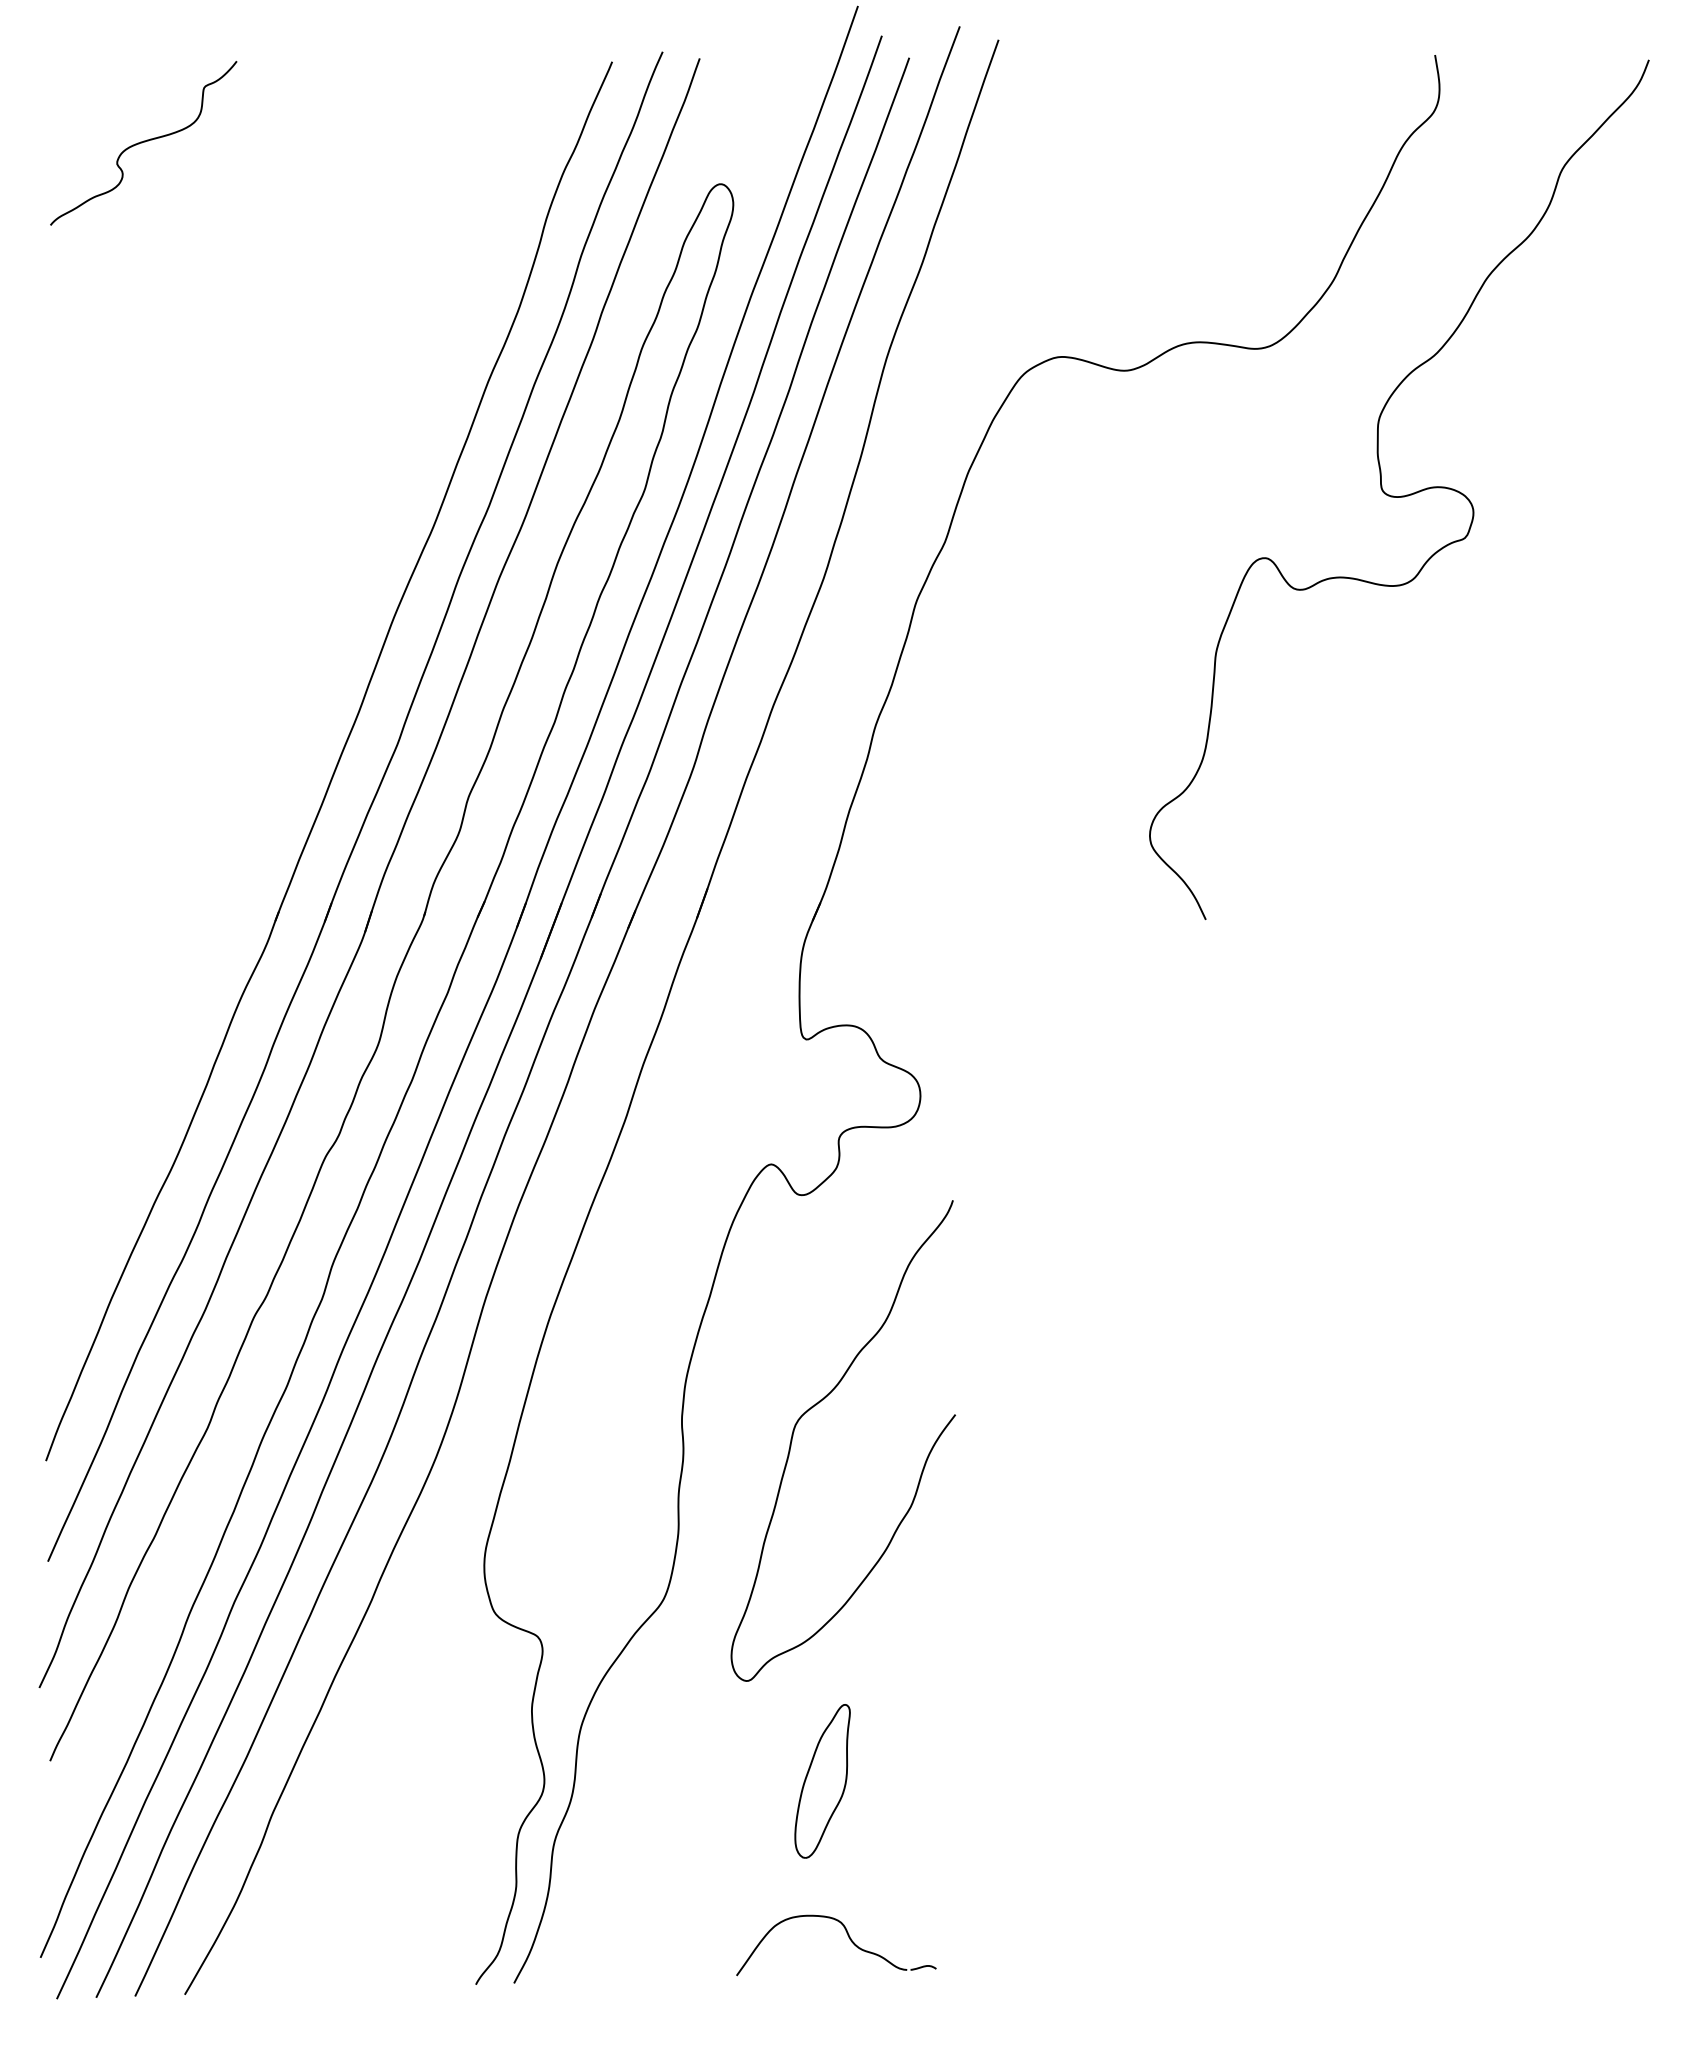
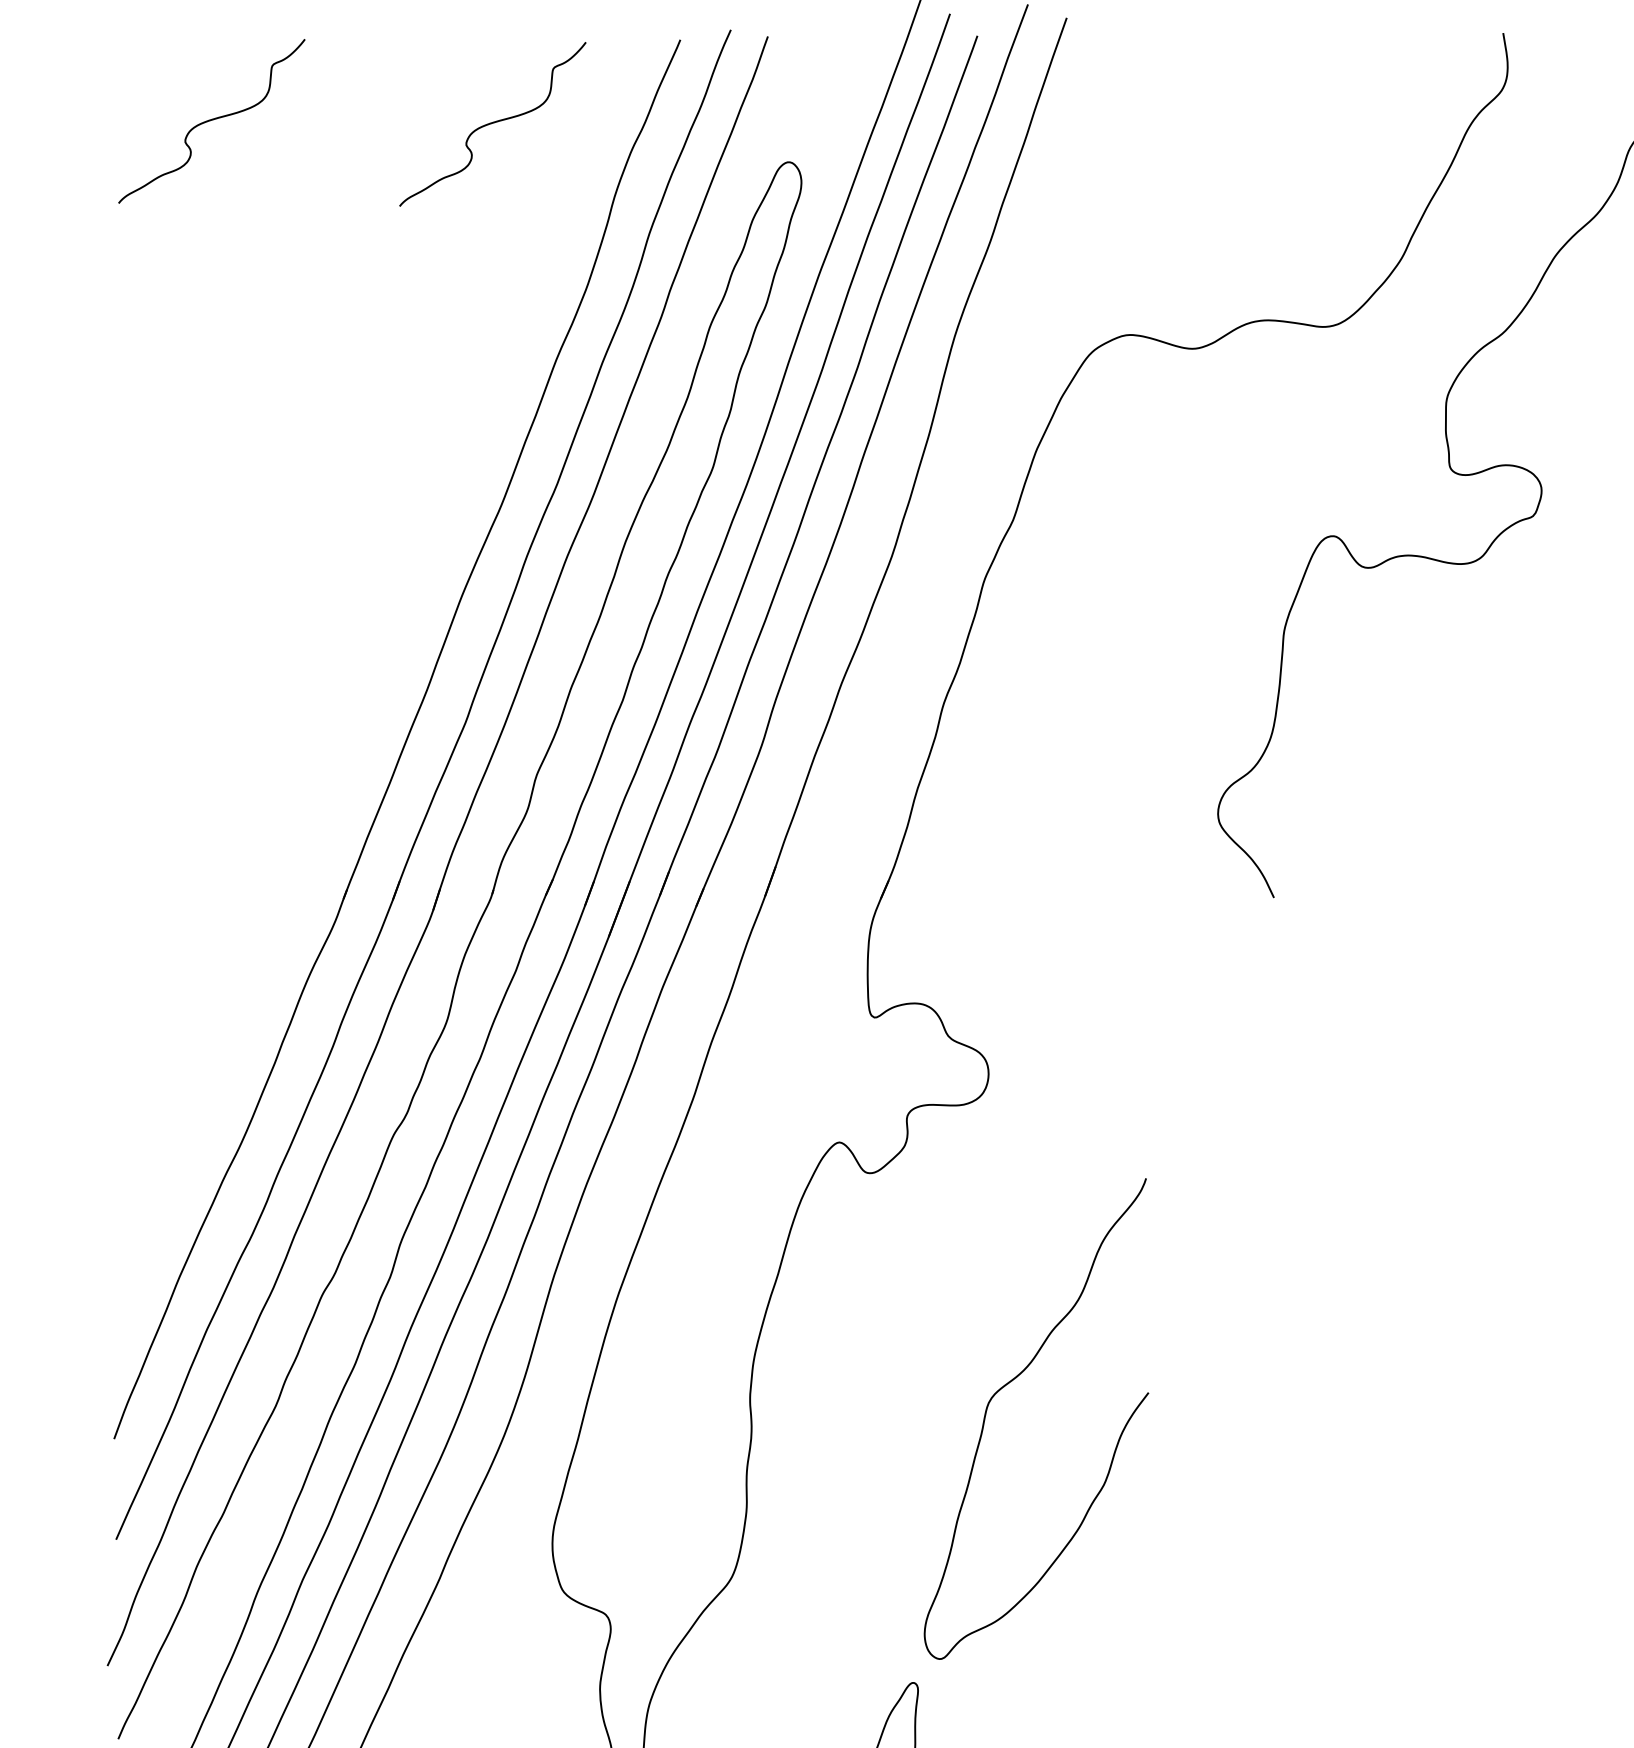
curve: (424, 145) -> (492, 123), added
curve: (819, 1403) -> (1012, 1381), moved

